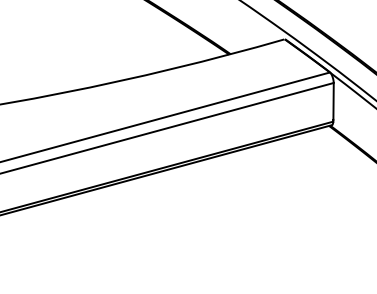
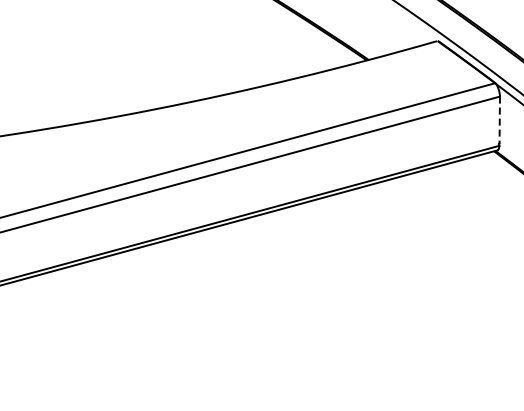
line: (333, 101) -> (499, 120), solid -> dashed

